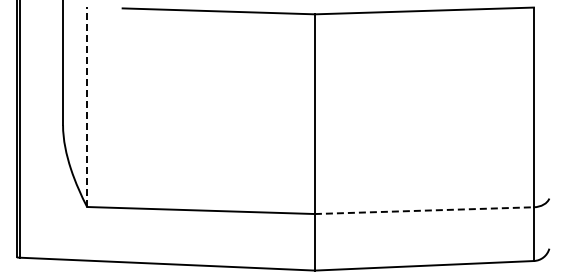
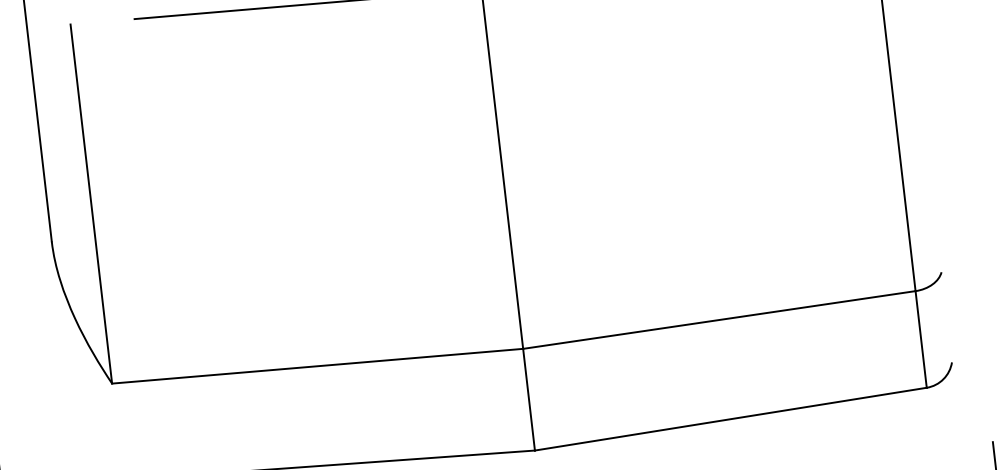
line: (87, 107) -> (92, 204), dashed -> solid
line: (424, 210) -> (719, 319), dashed -> solid

